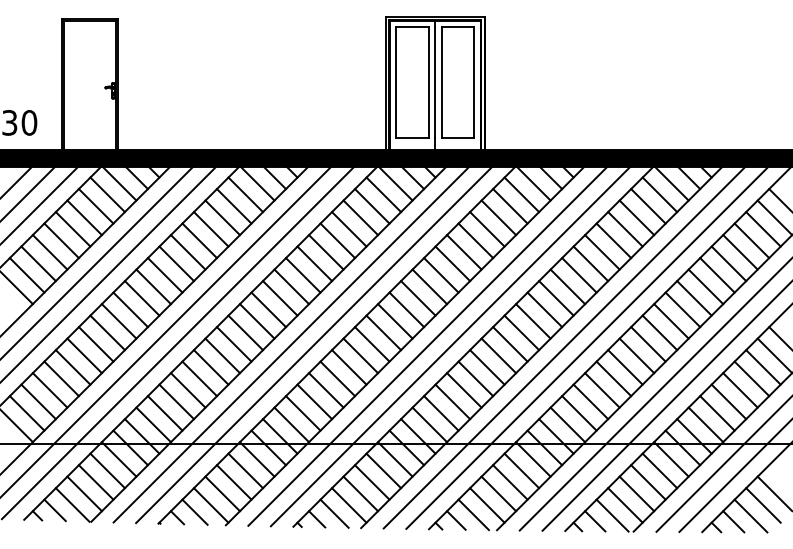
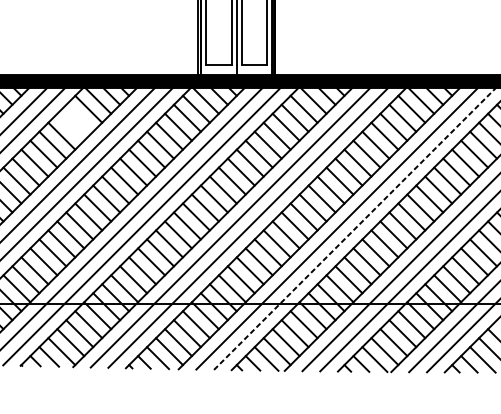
line: (233, 206) -> (79, 118), removed
line: (222, 217) -> (70, 127), removed
line: (587, 348) -> (355, 229), solid -> dashed

